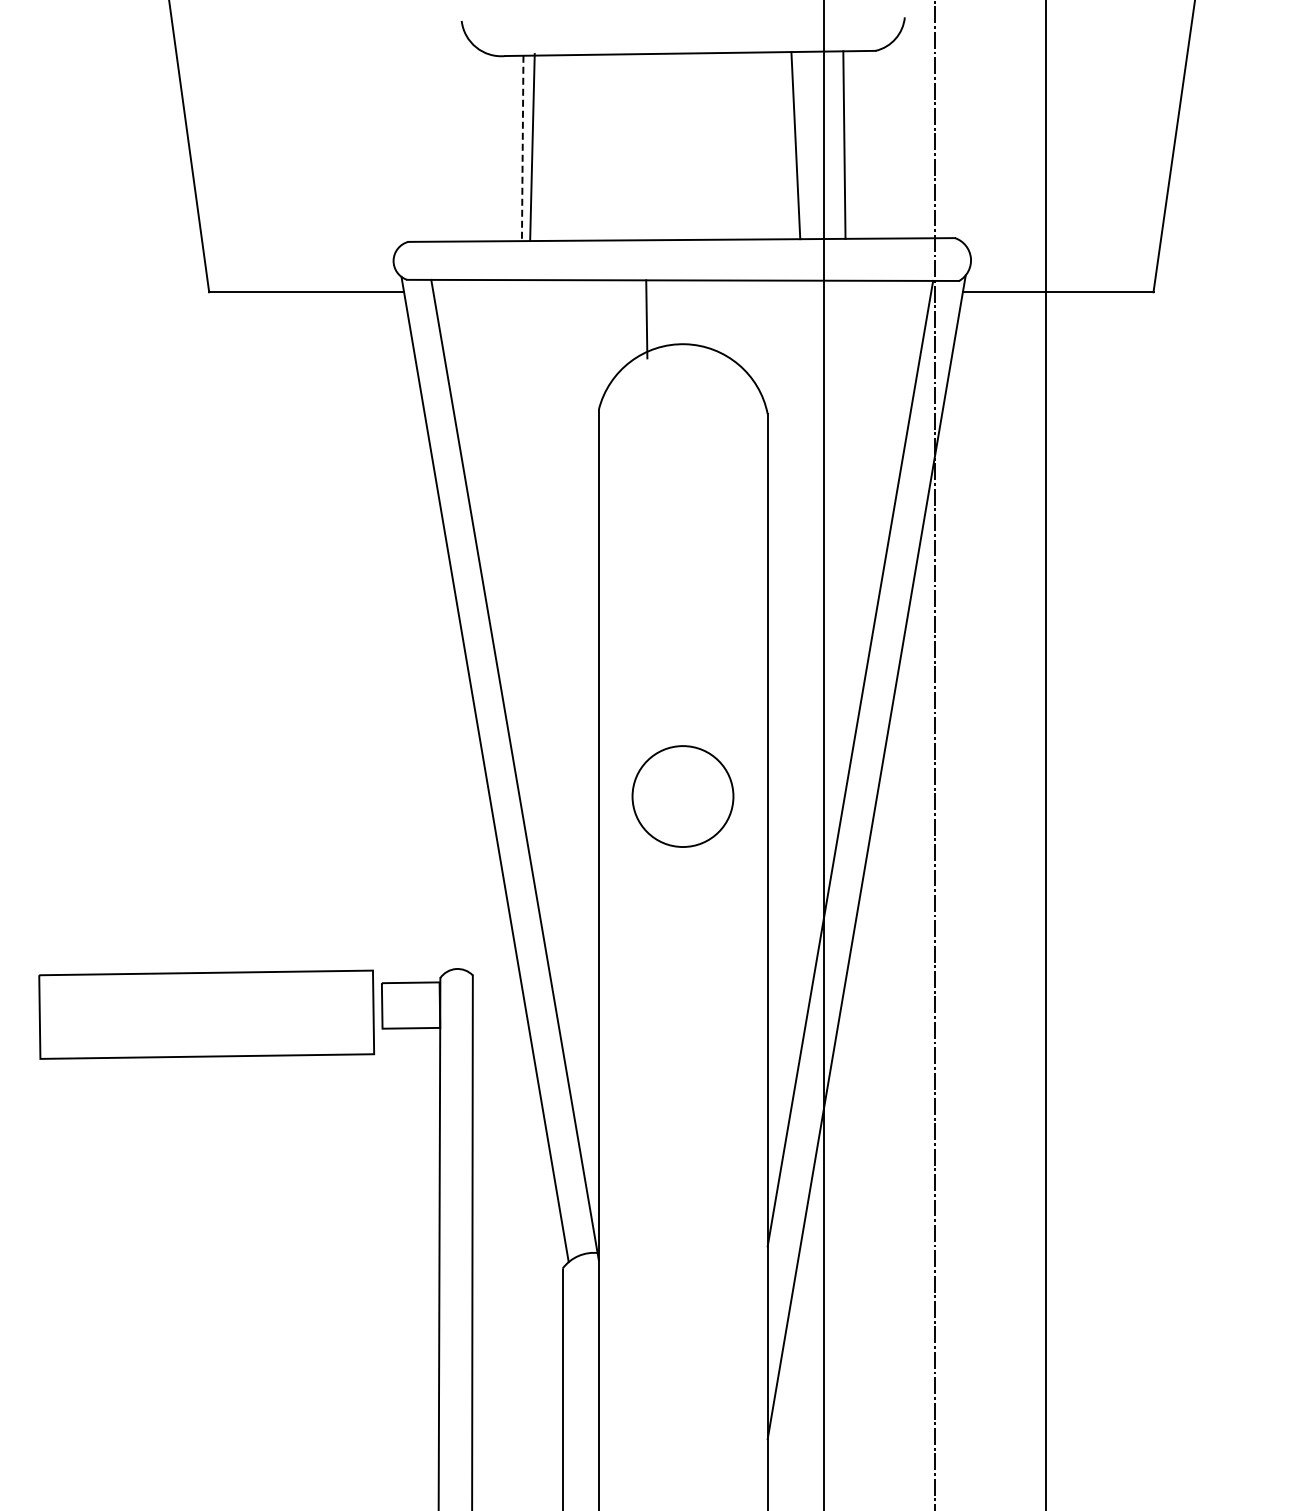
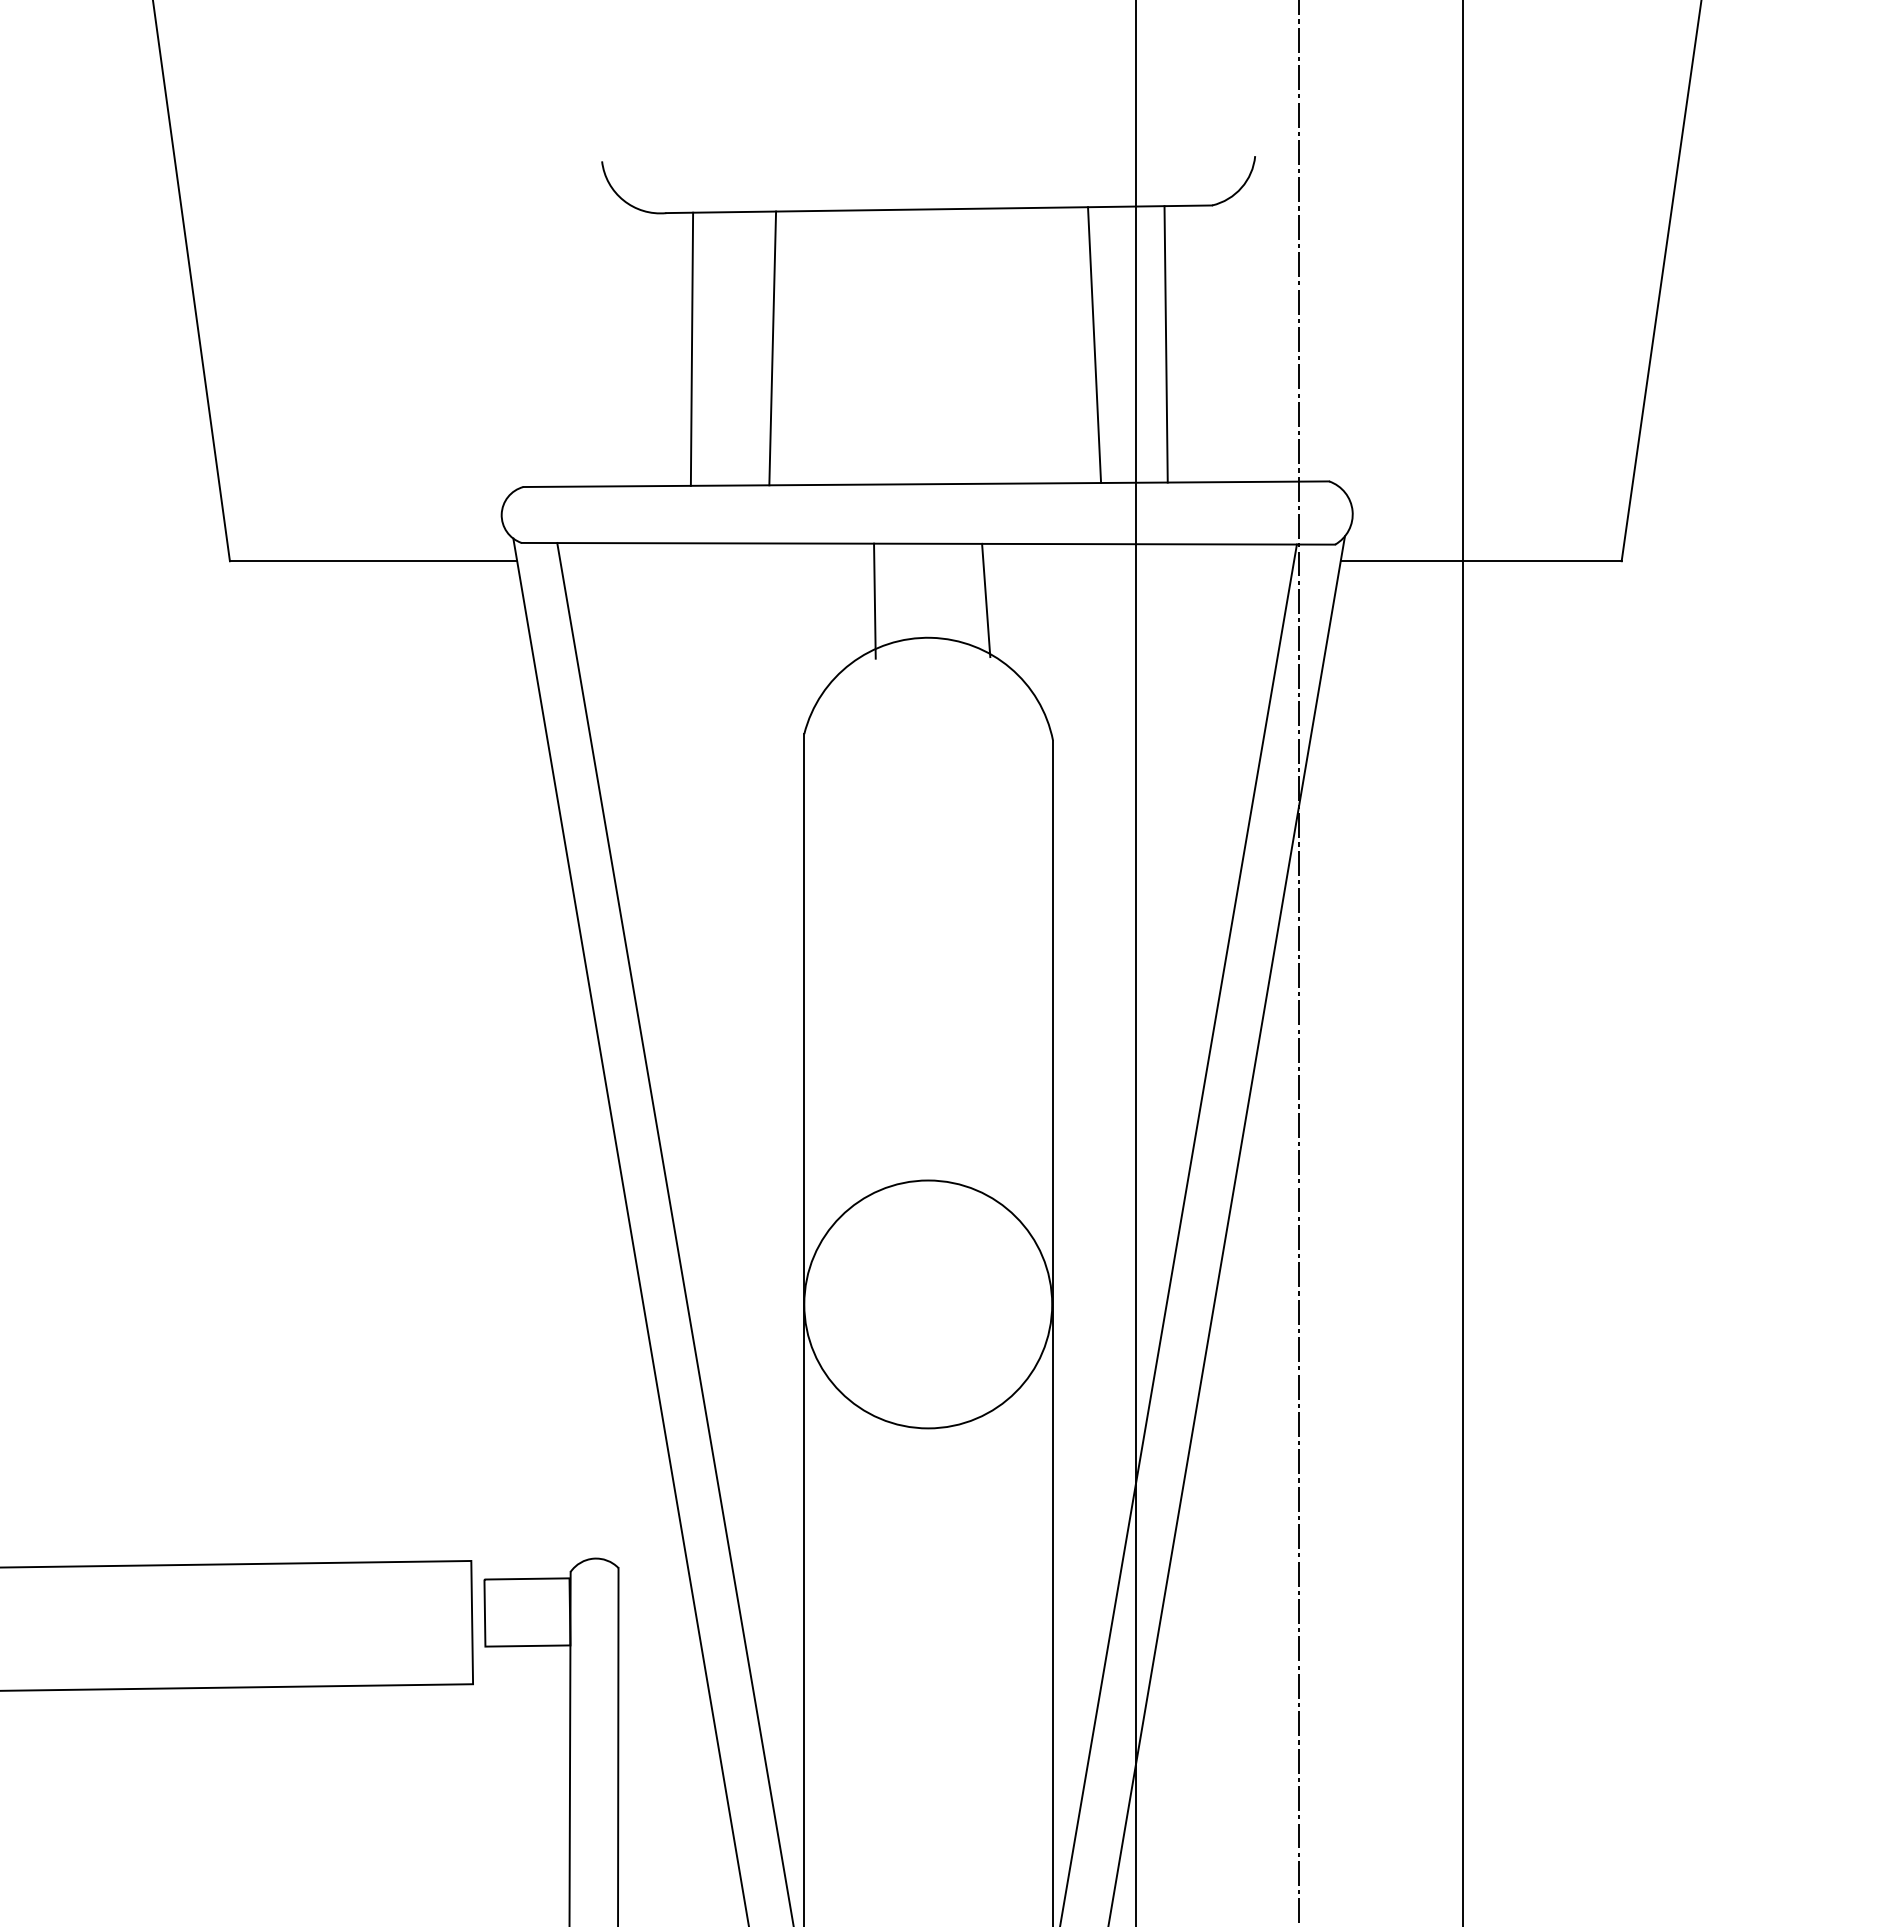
line: (532, 146) -> (772, 347), moved
line: (522, 148) -> (691, 349), dashed -> solid
line: (722, 318) -> (986, 599), added
circle: (682, 796) -> (927, 1304), size x1.67

